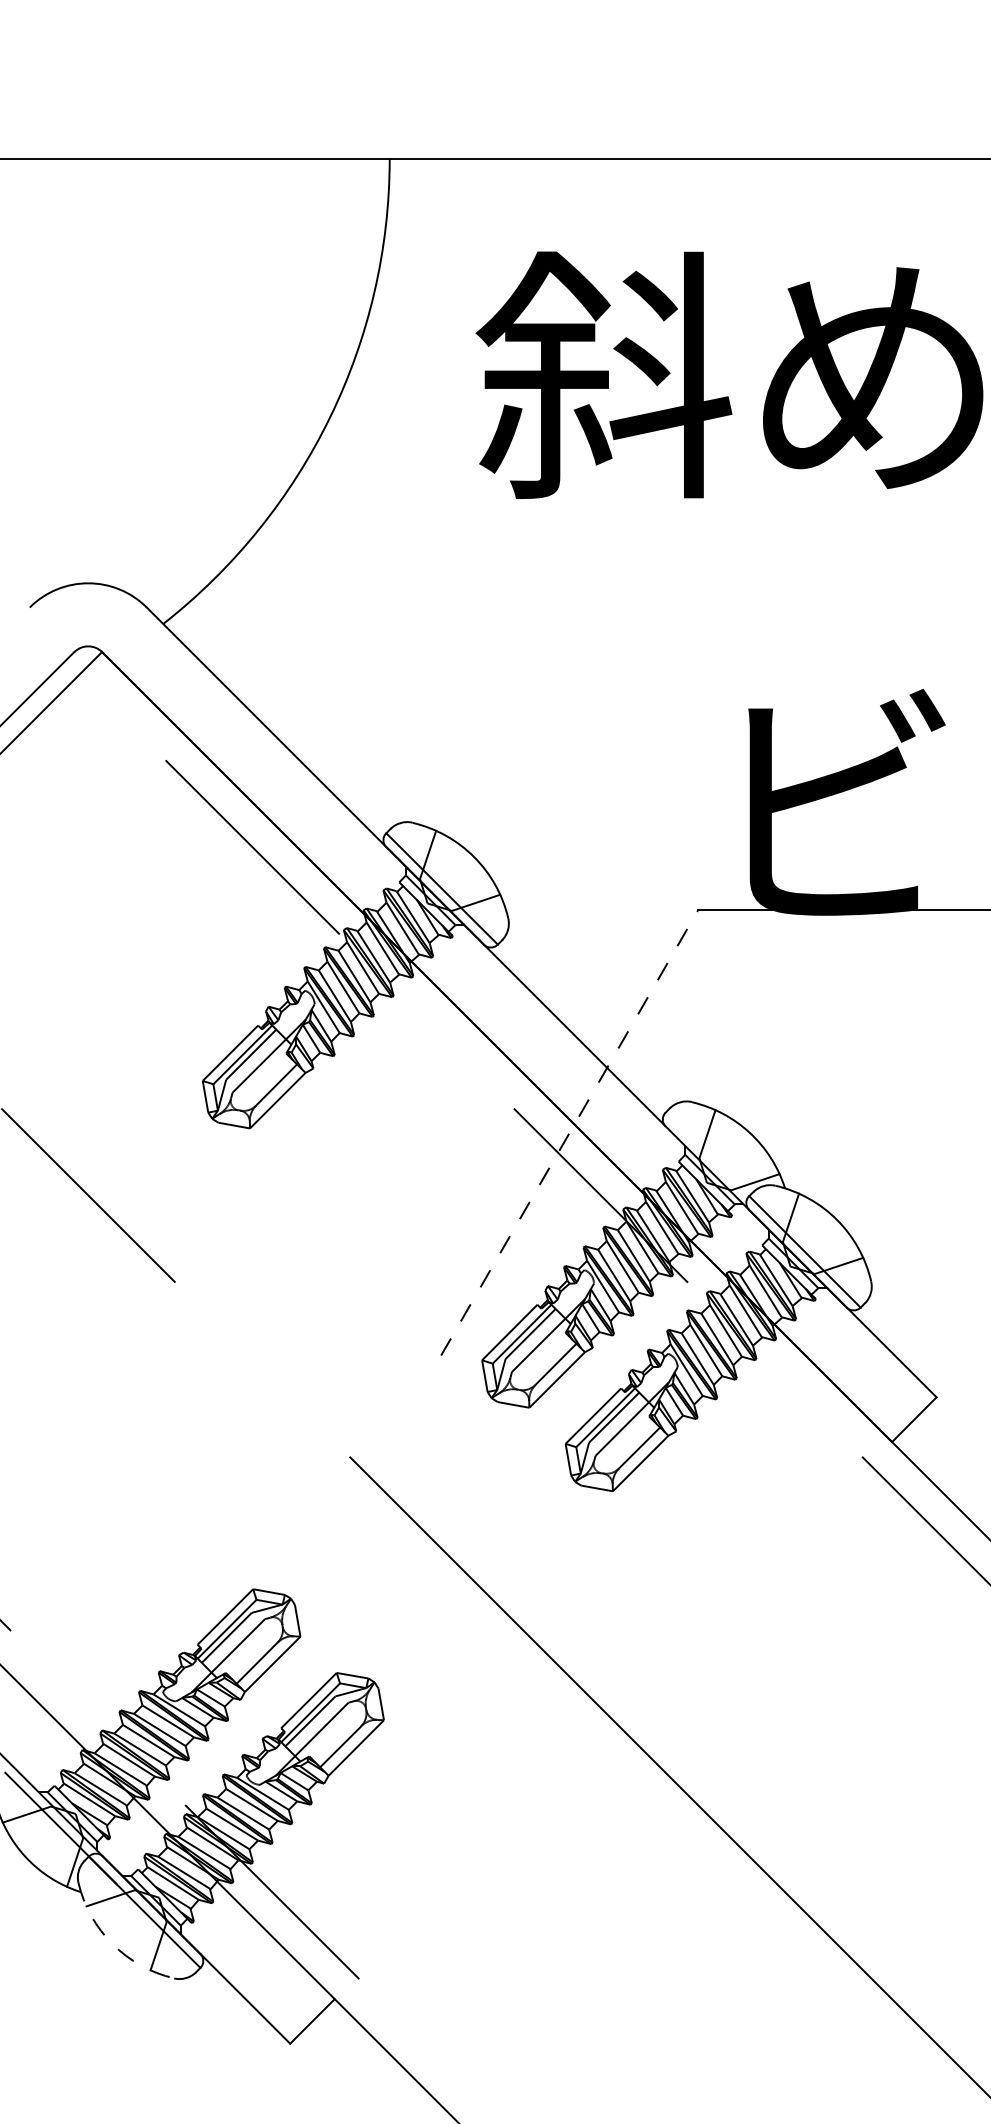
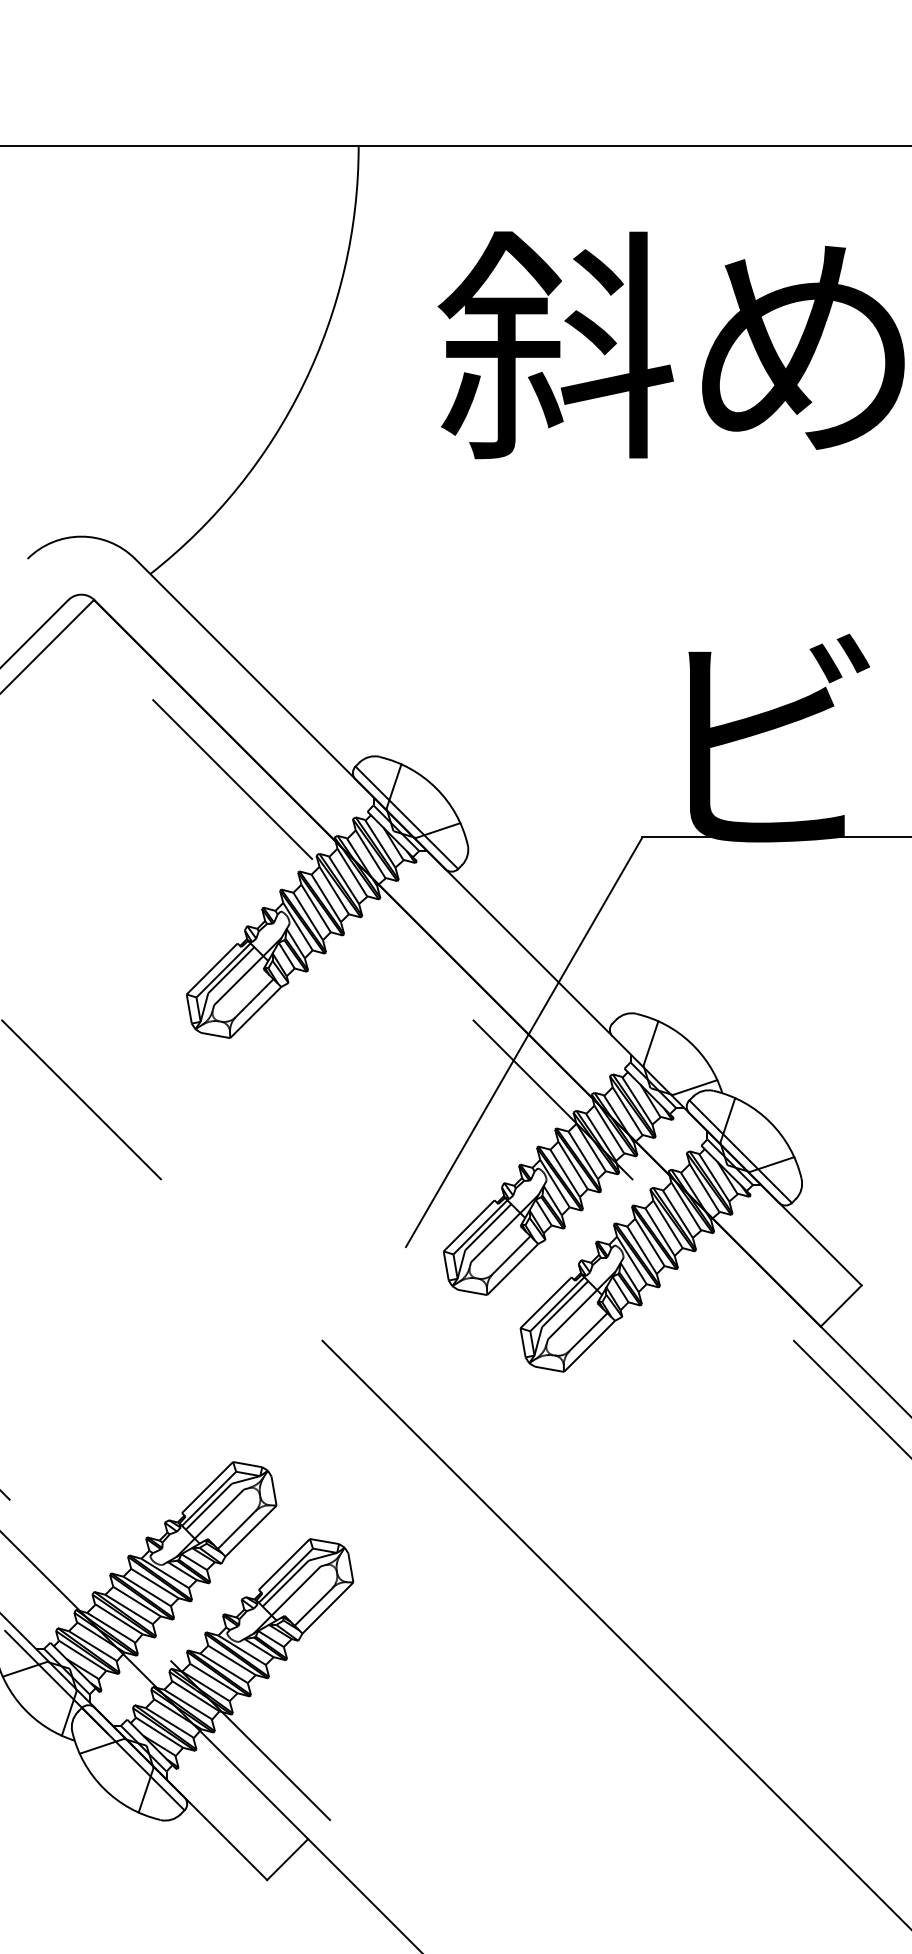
line: (569, 1132) -> (524, 1041), dashed -> solid
arc: (112, 1944) -> (103, 1788), dashed -> solid

